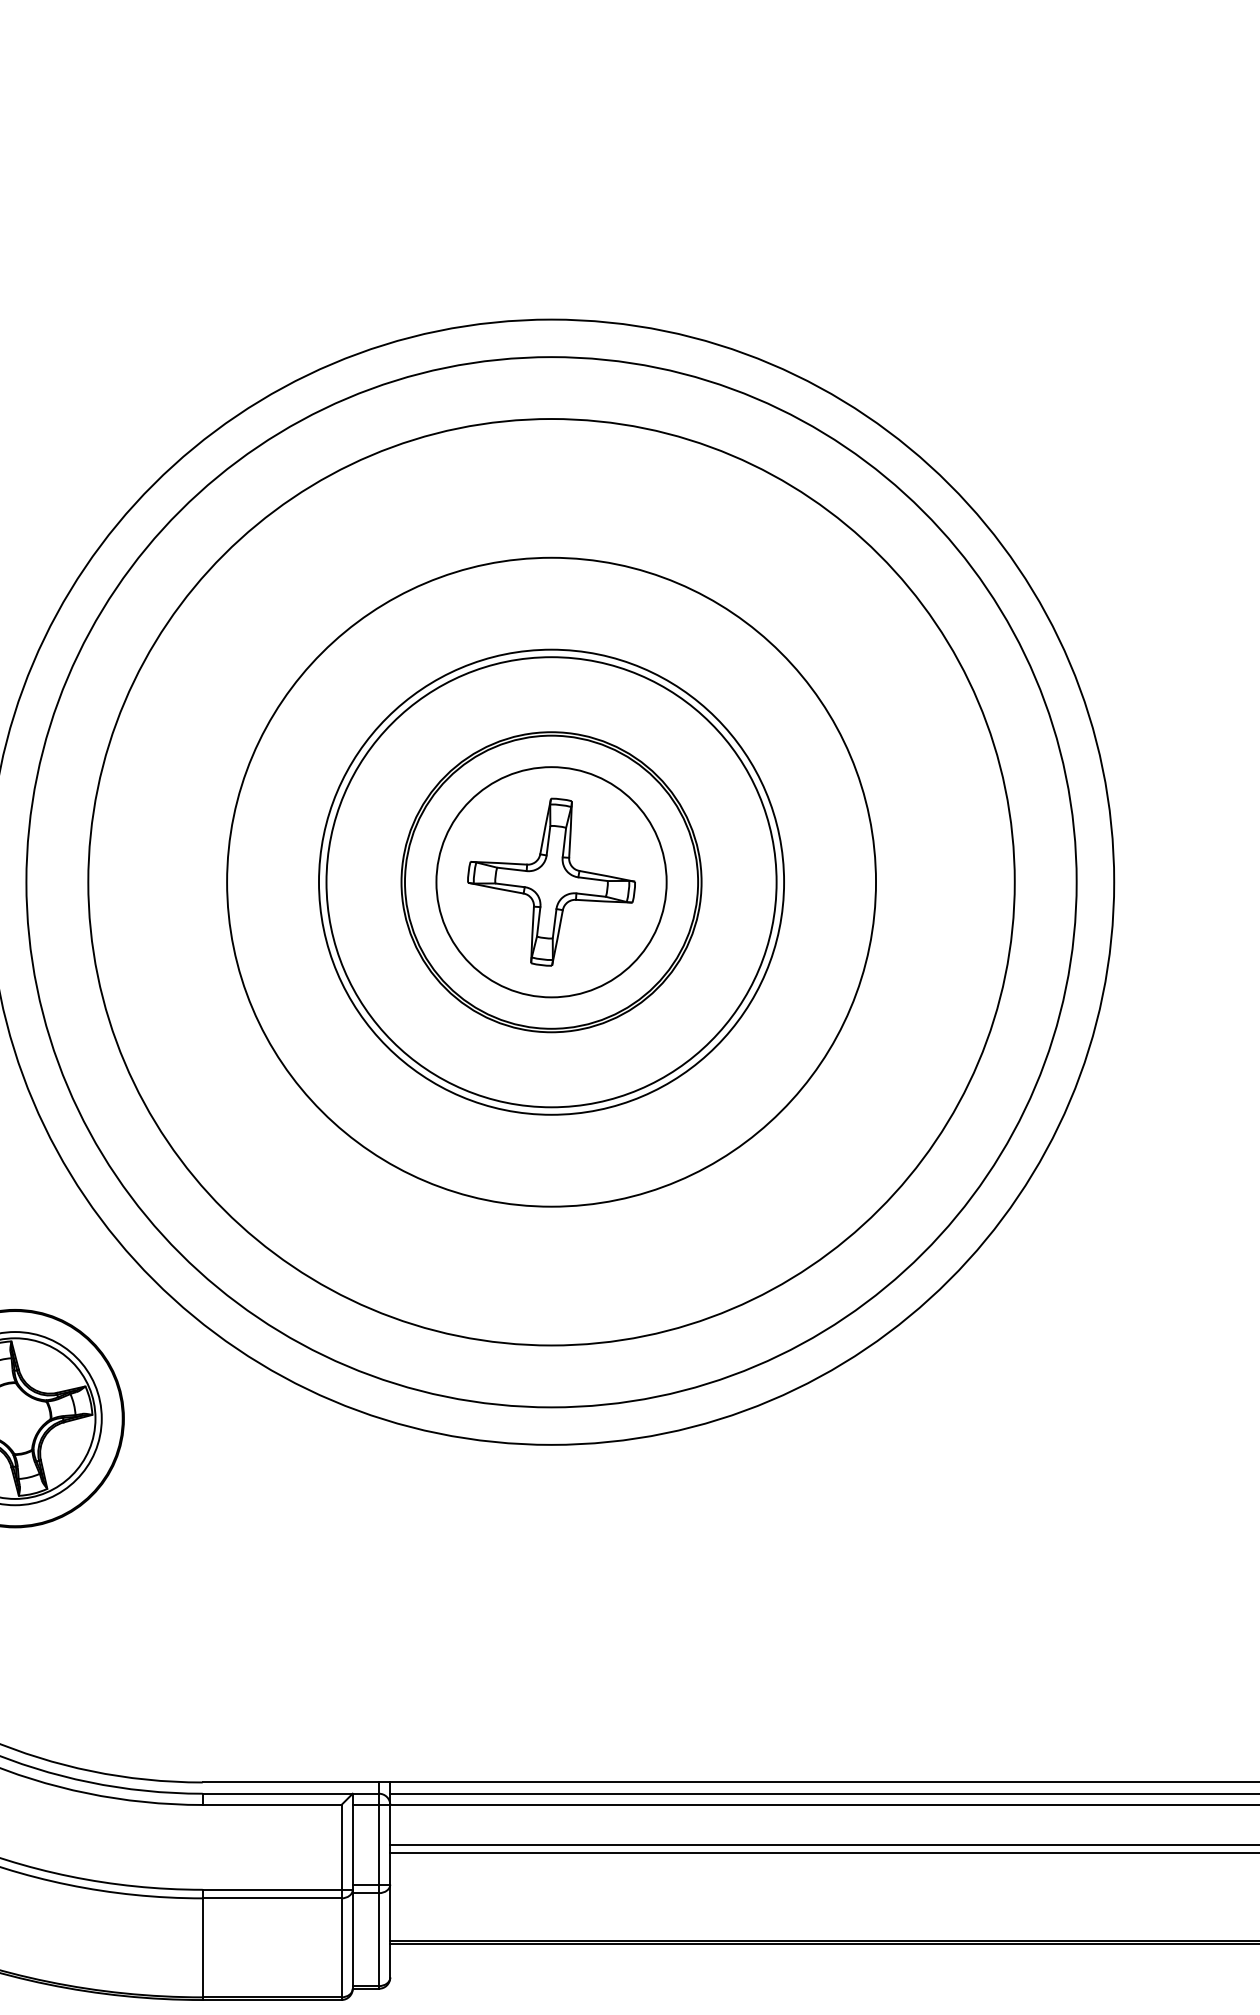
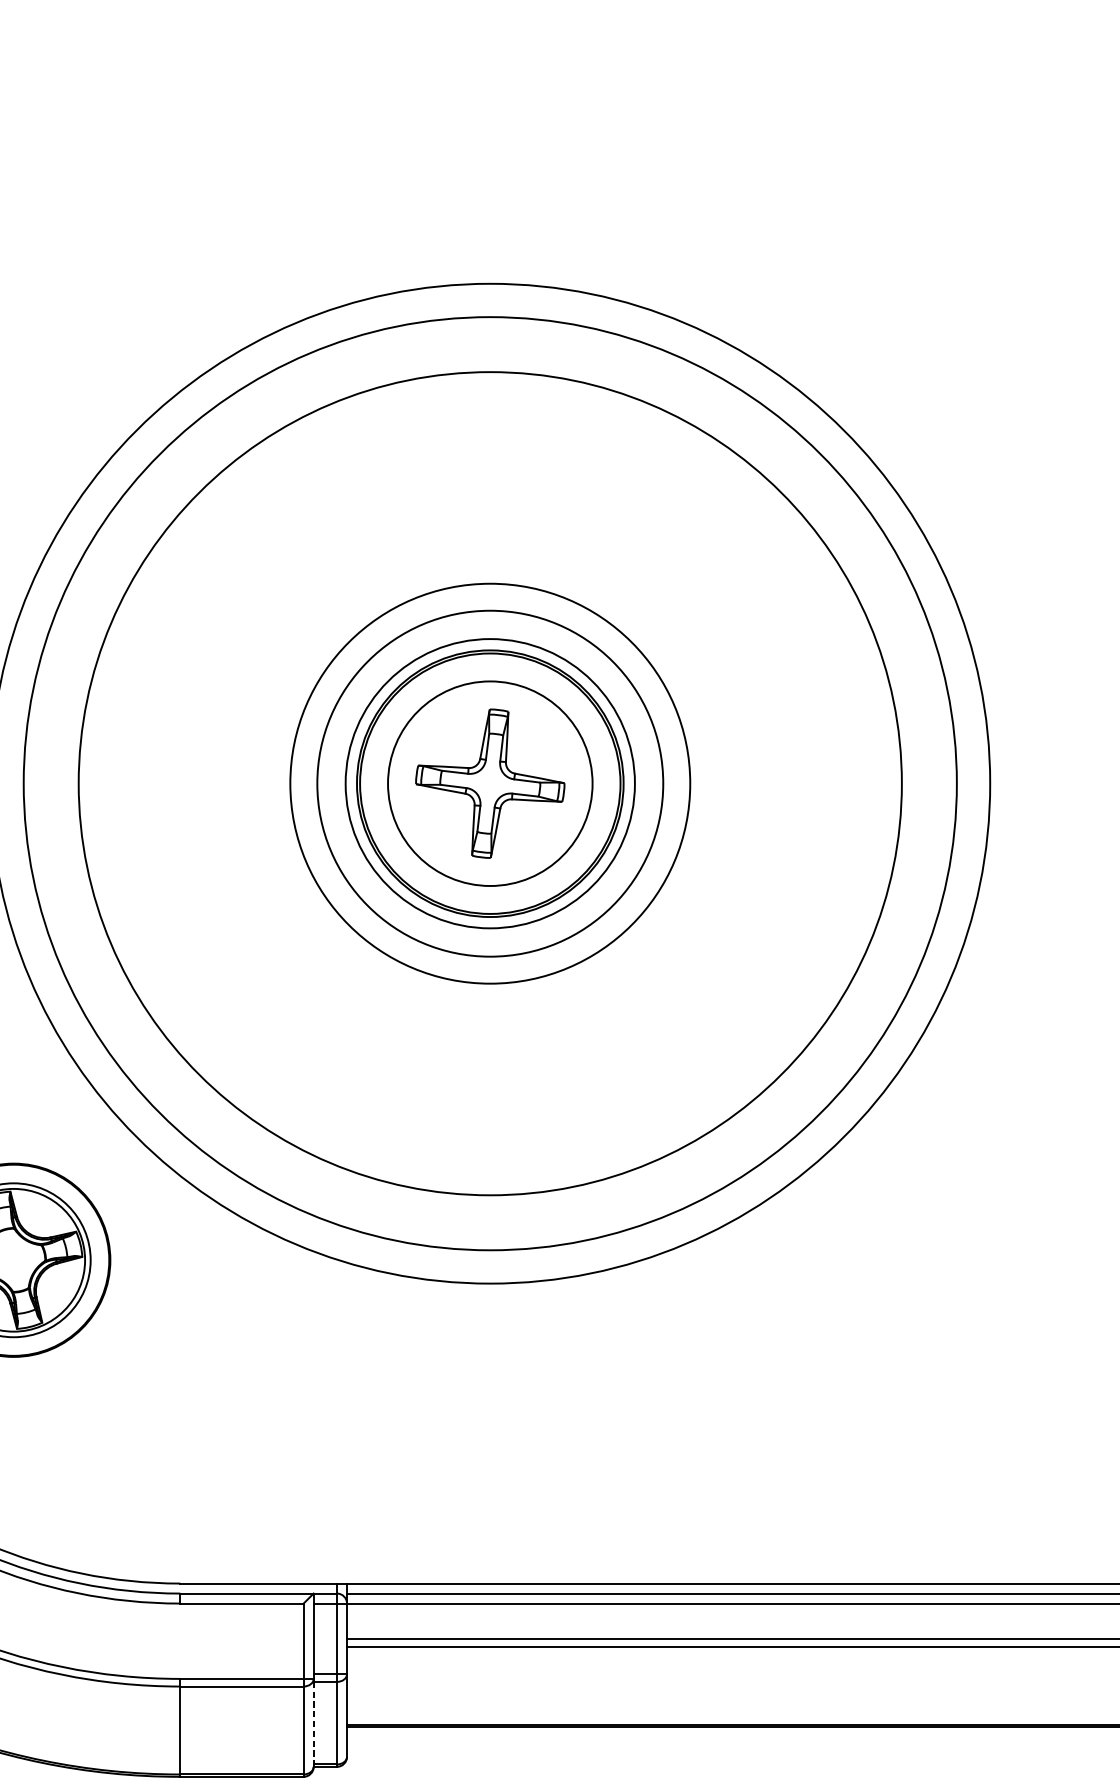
circle: (551, 881) -> (490, 783), size x0.6
circle: (551, 881) -> (490, 783), size x0.7
line: (352, 1940) -> (313, 1723), solid -> dashed

